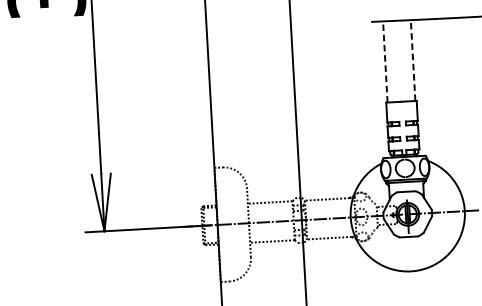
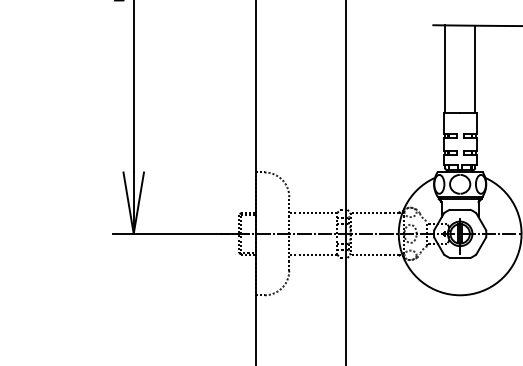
line: (413, 60) -> (475, 69), dashed -> solid
line: (385, 62) -> (445, 69), dashed -> solid

